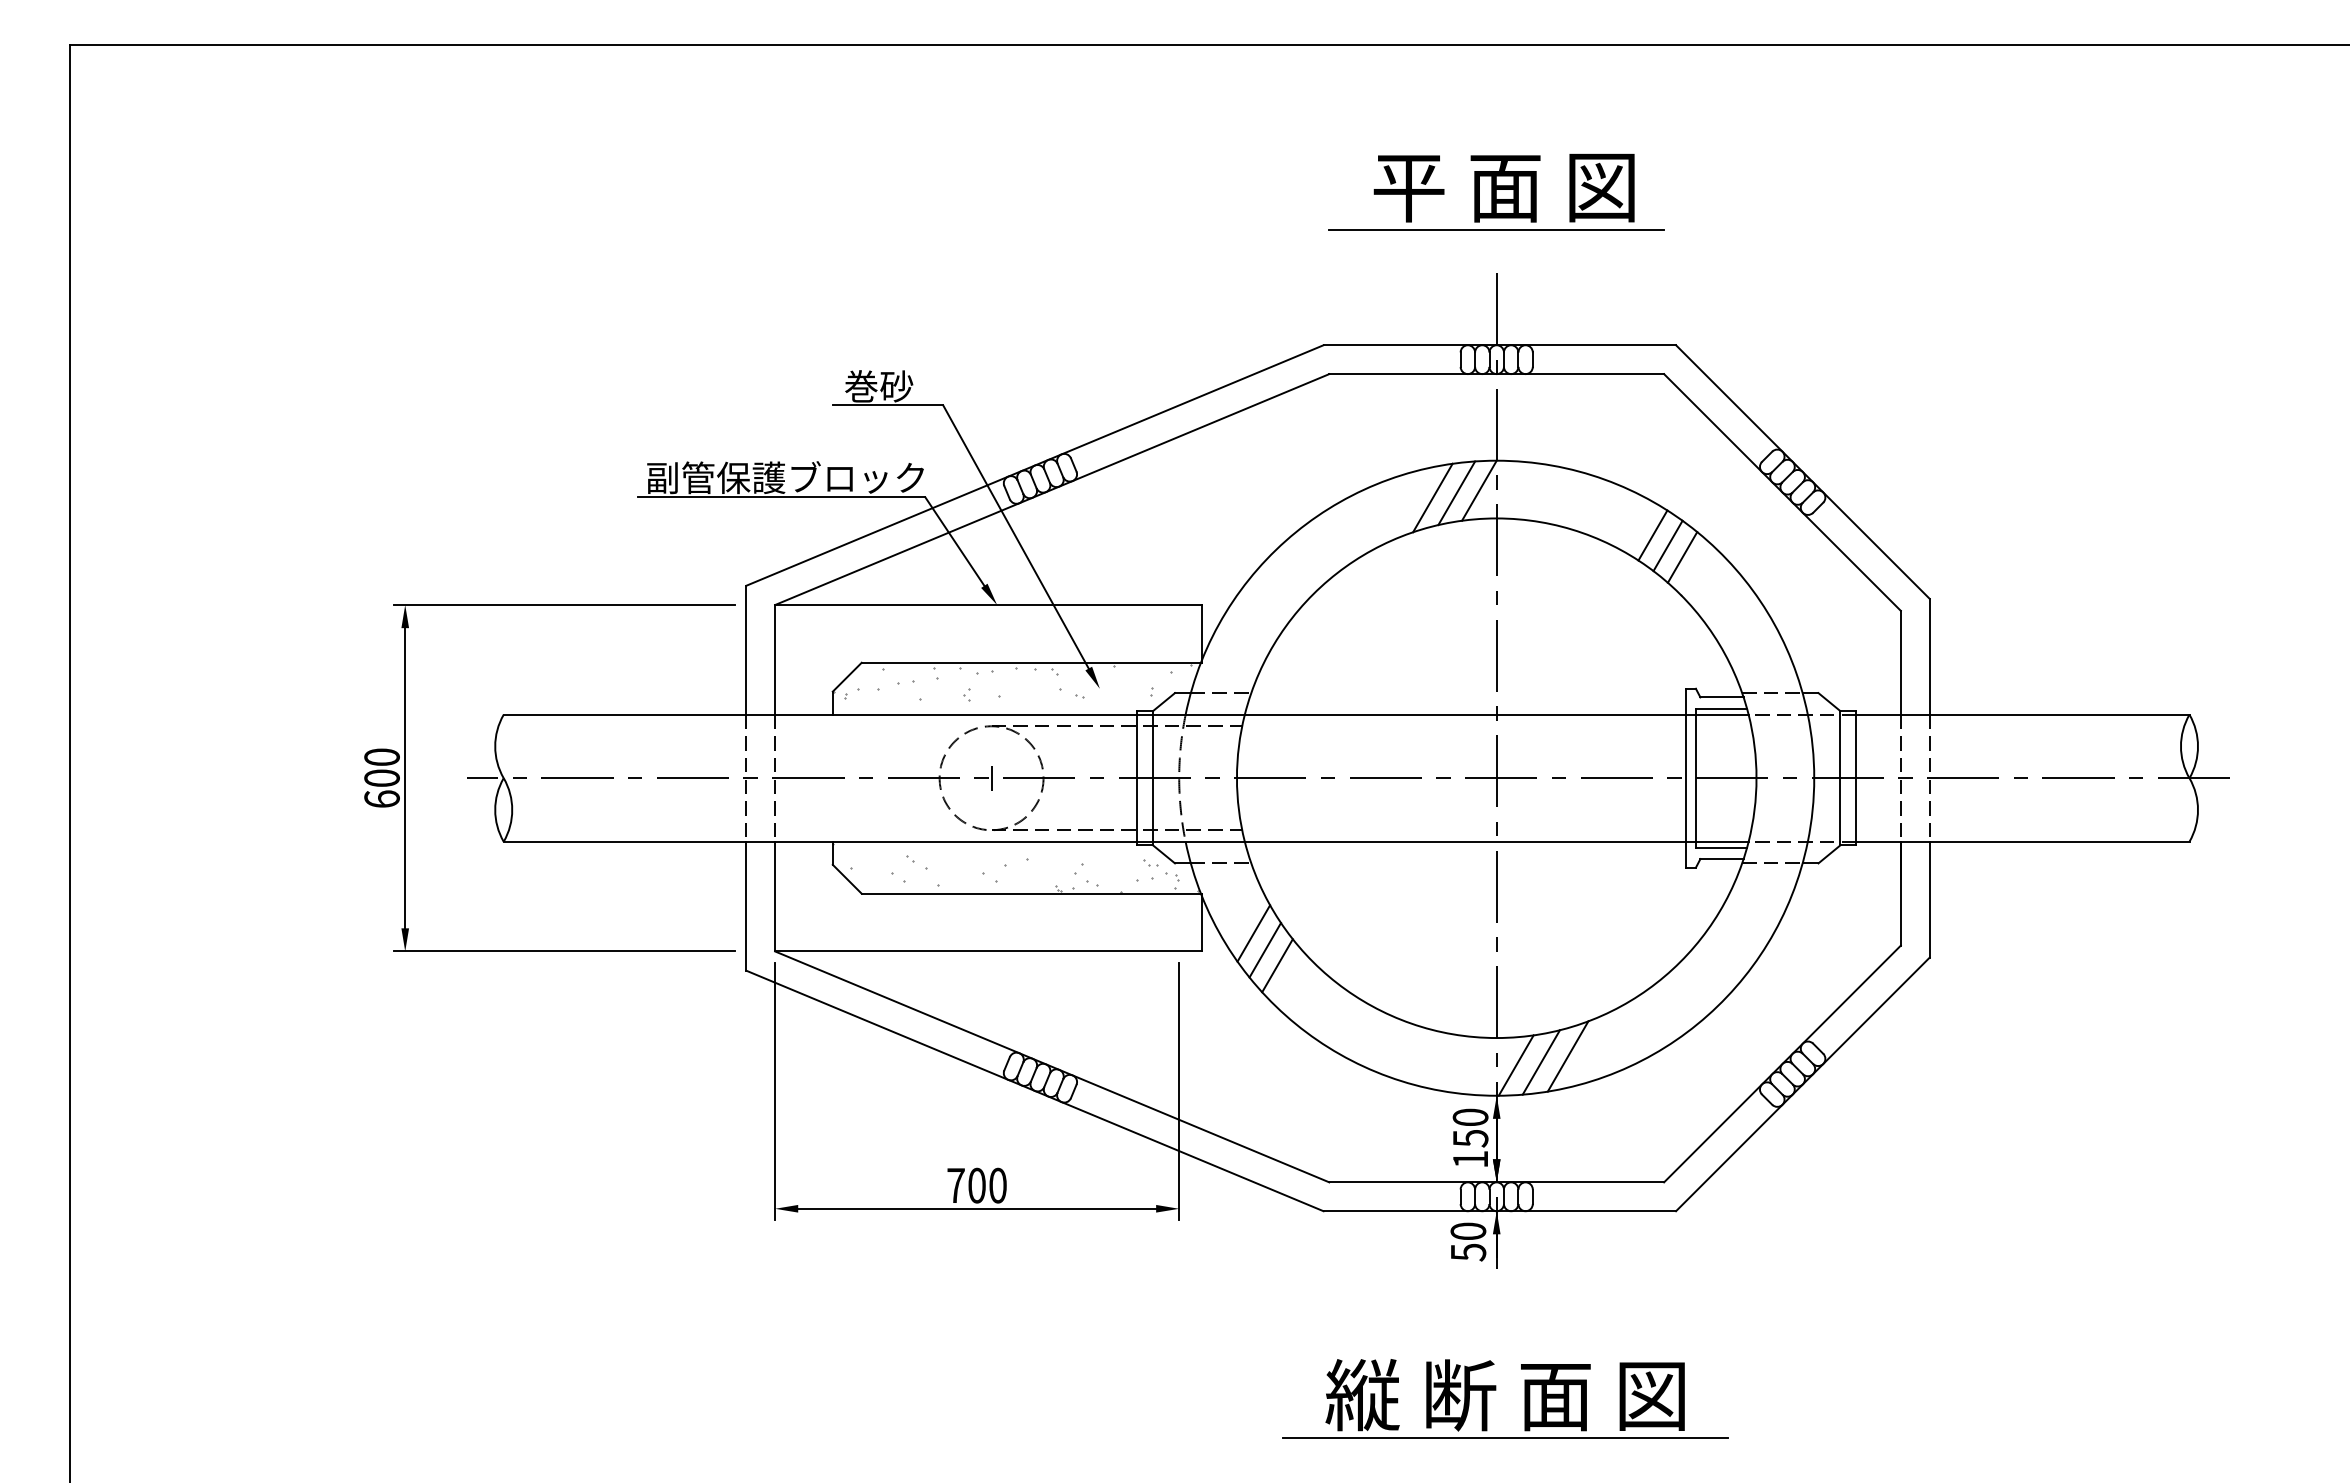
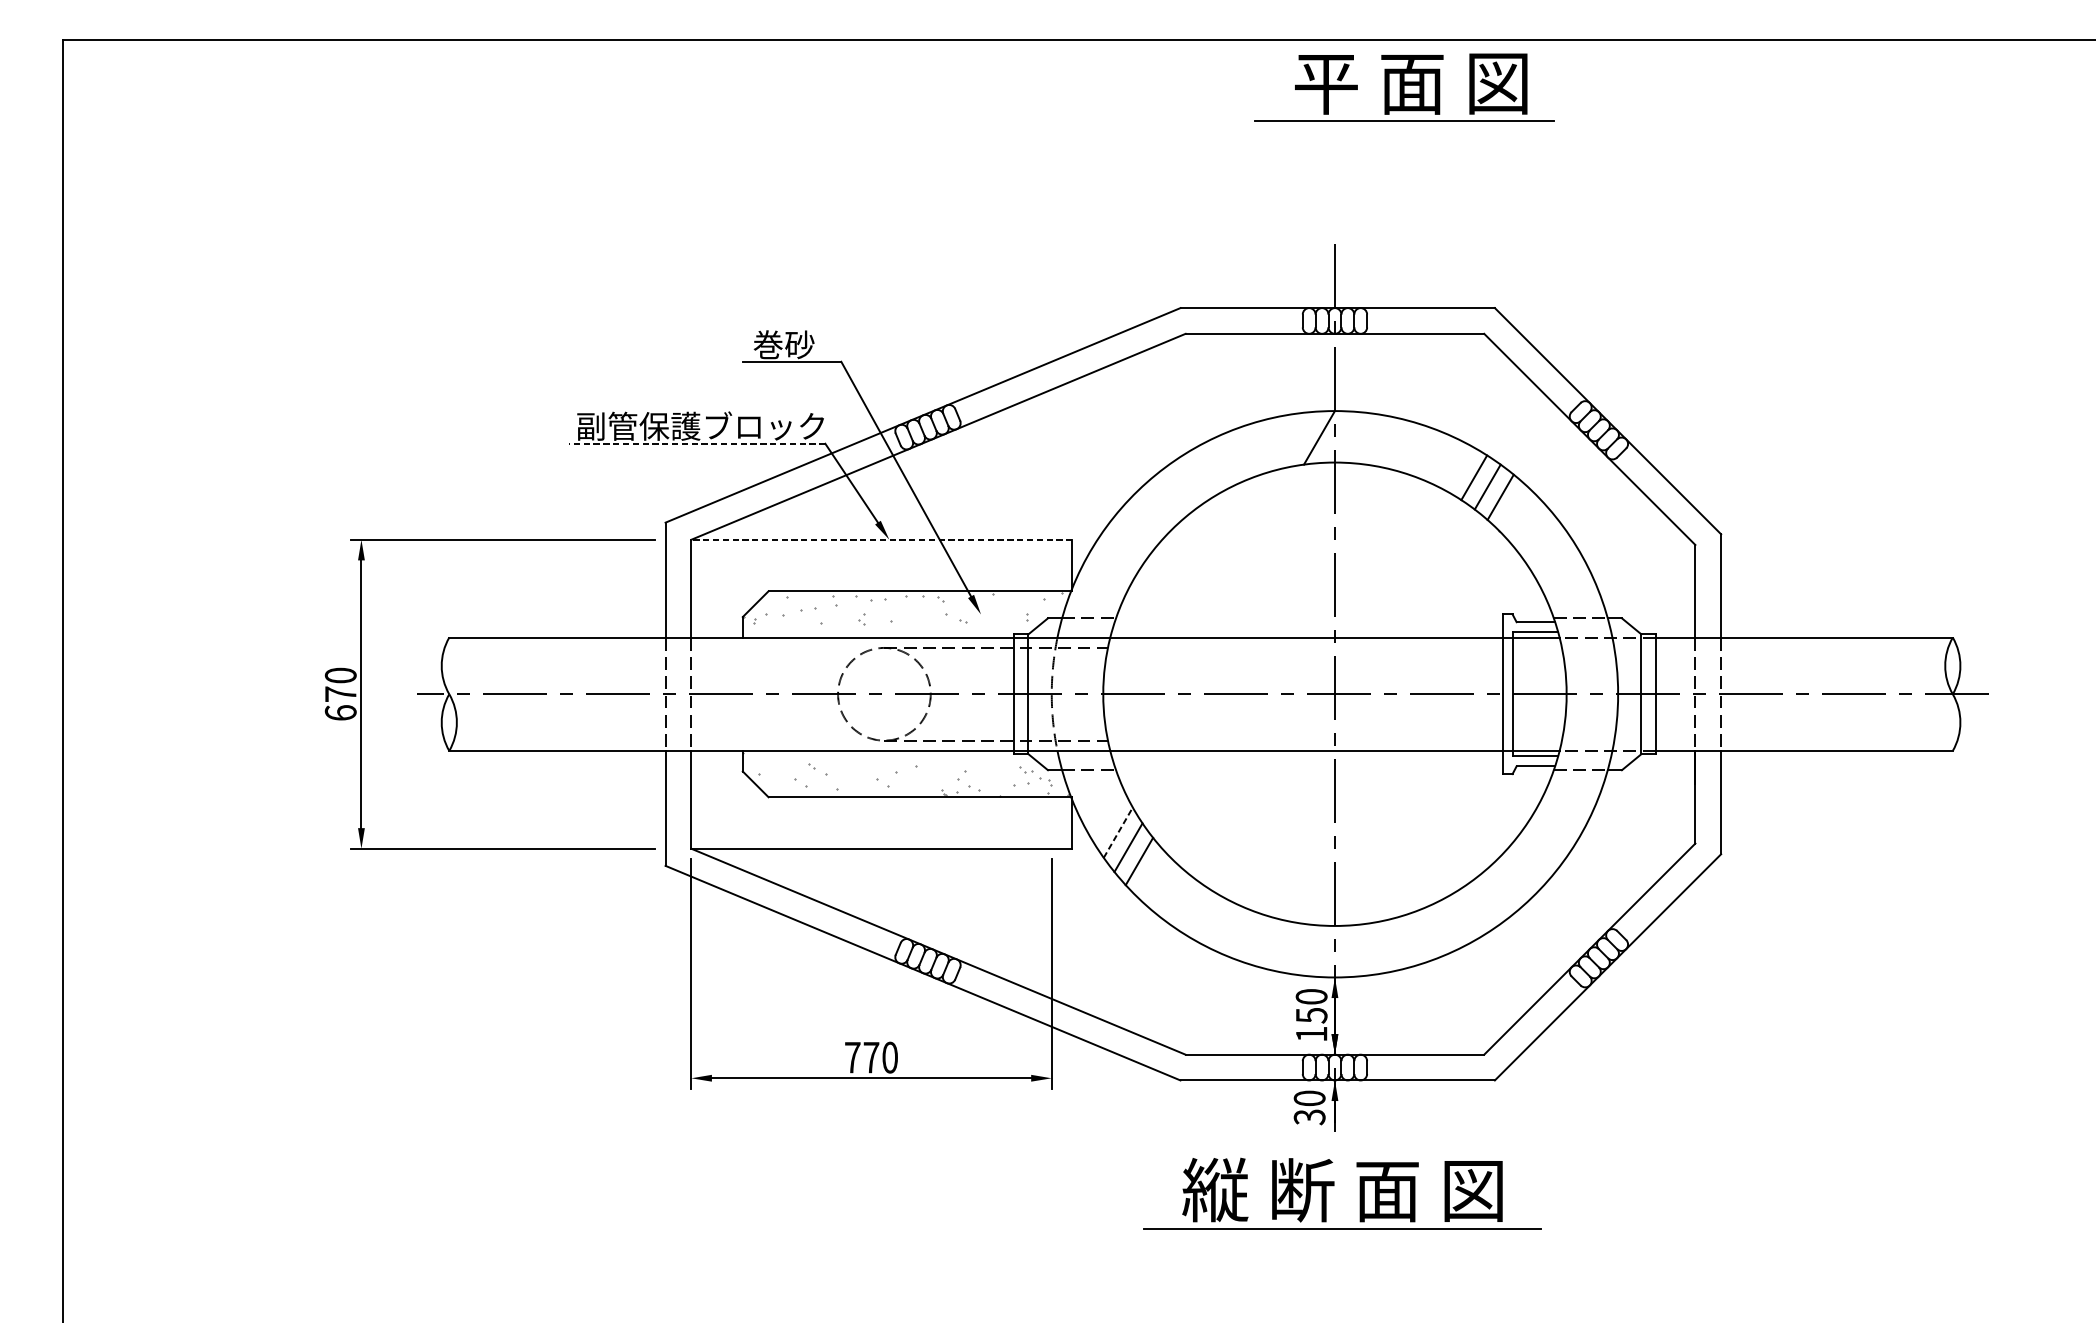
part: (1496, 192) -> (1404, 88), moved
line: (1456, 493) -> (1299, 440), removed
line: (781, 497) -> (697, 443), solid -> dashed
line: (1432, 497) -> (1277, 443), removed
line: (988, 605) -> (881, 540), solid -> dashed
text: (381, 777) -> (340, 693), 600 -> 670
line: (991, 777) -> (884, 693), removed
line: (1253, 933) -> (1118, 832), solid -> dashed
line: (1567, 1056) -> (1398, 942), removed
line: (1540, 1062) -> (1373, 947), removed
line: (1515, 1065) -> (1351, 950), removed
text: (976, 1185) -> (870, 1057), 700 -> 770
text: (1467, 1252) -> (1308, 1117), 50 -> 30
part: (1496, 1390) -> (1334, 1185), moved

